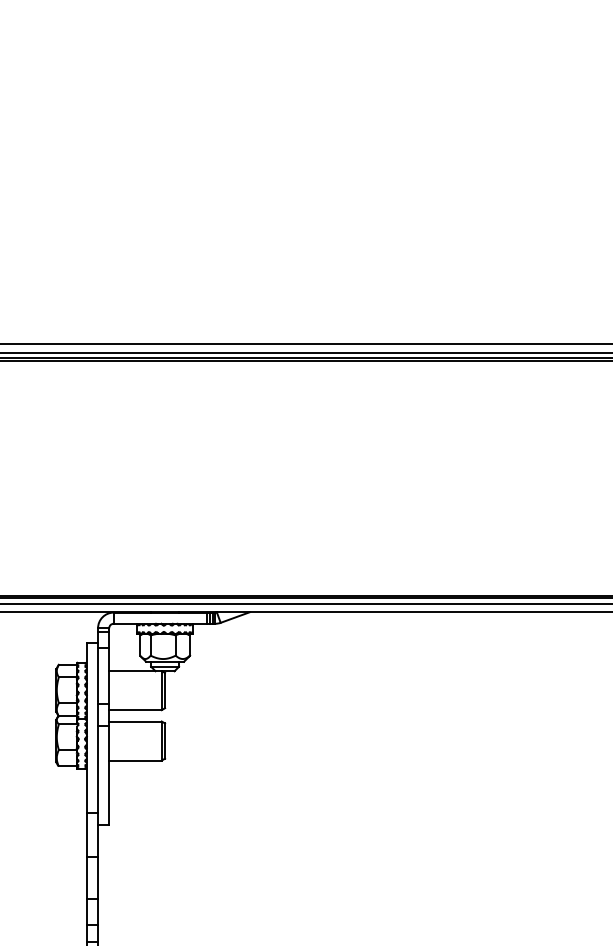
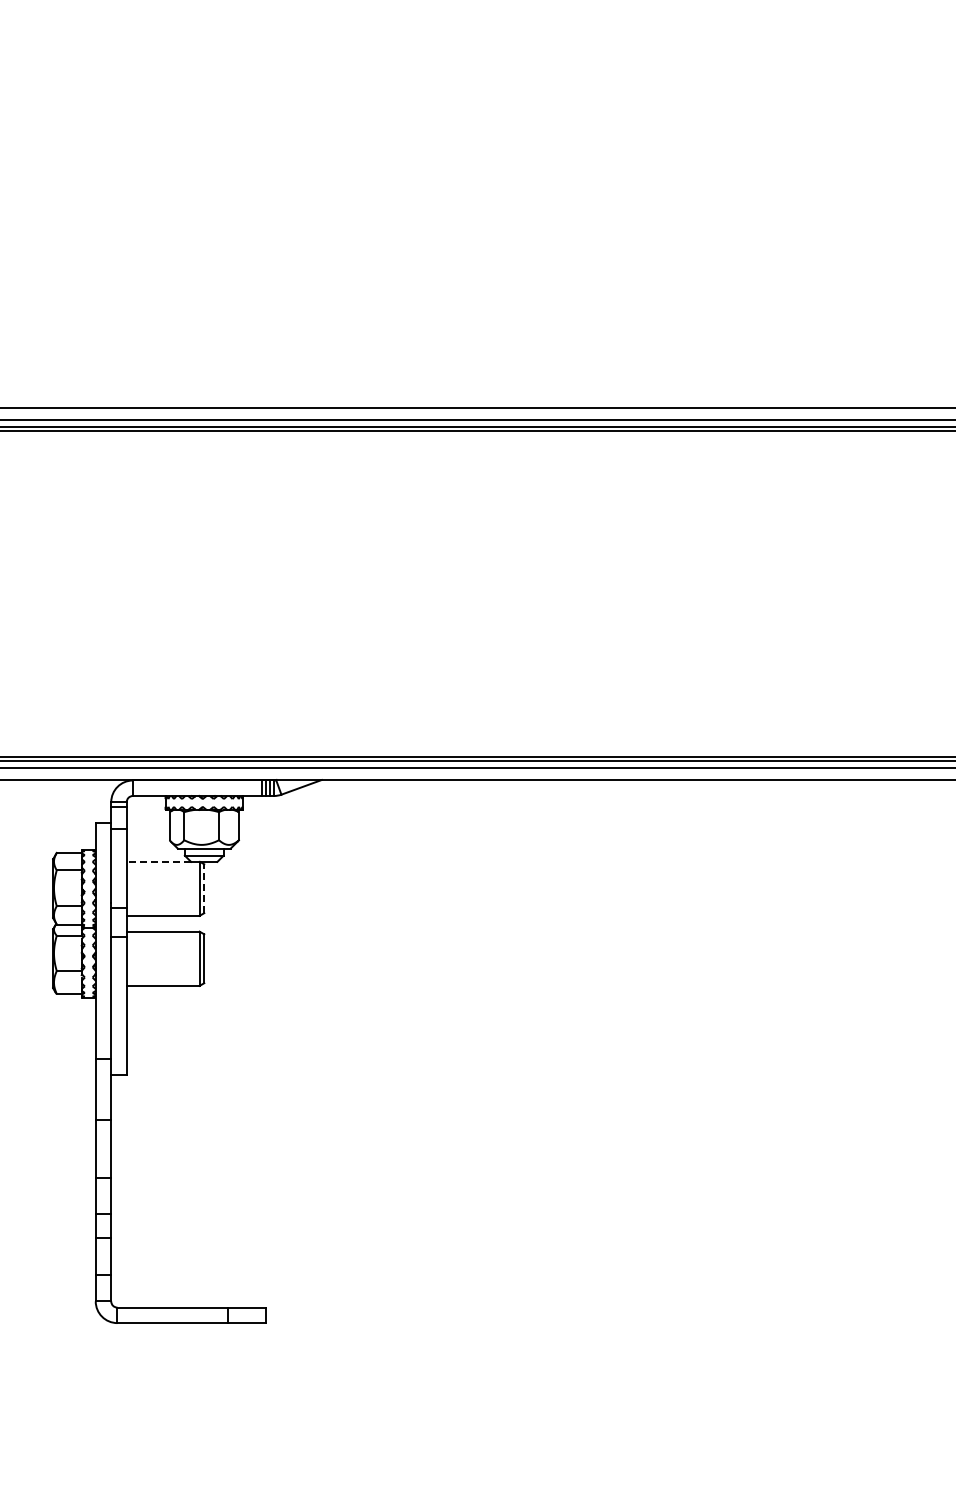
line: (132, 670) -> (158, 861), solid -> dashed
line: (165, 690) -> (204, 888), solid -> dashed

